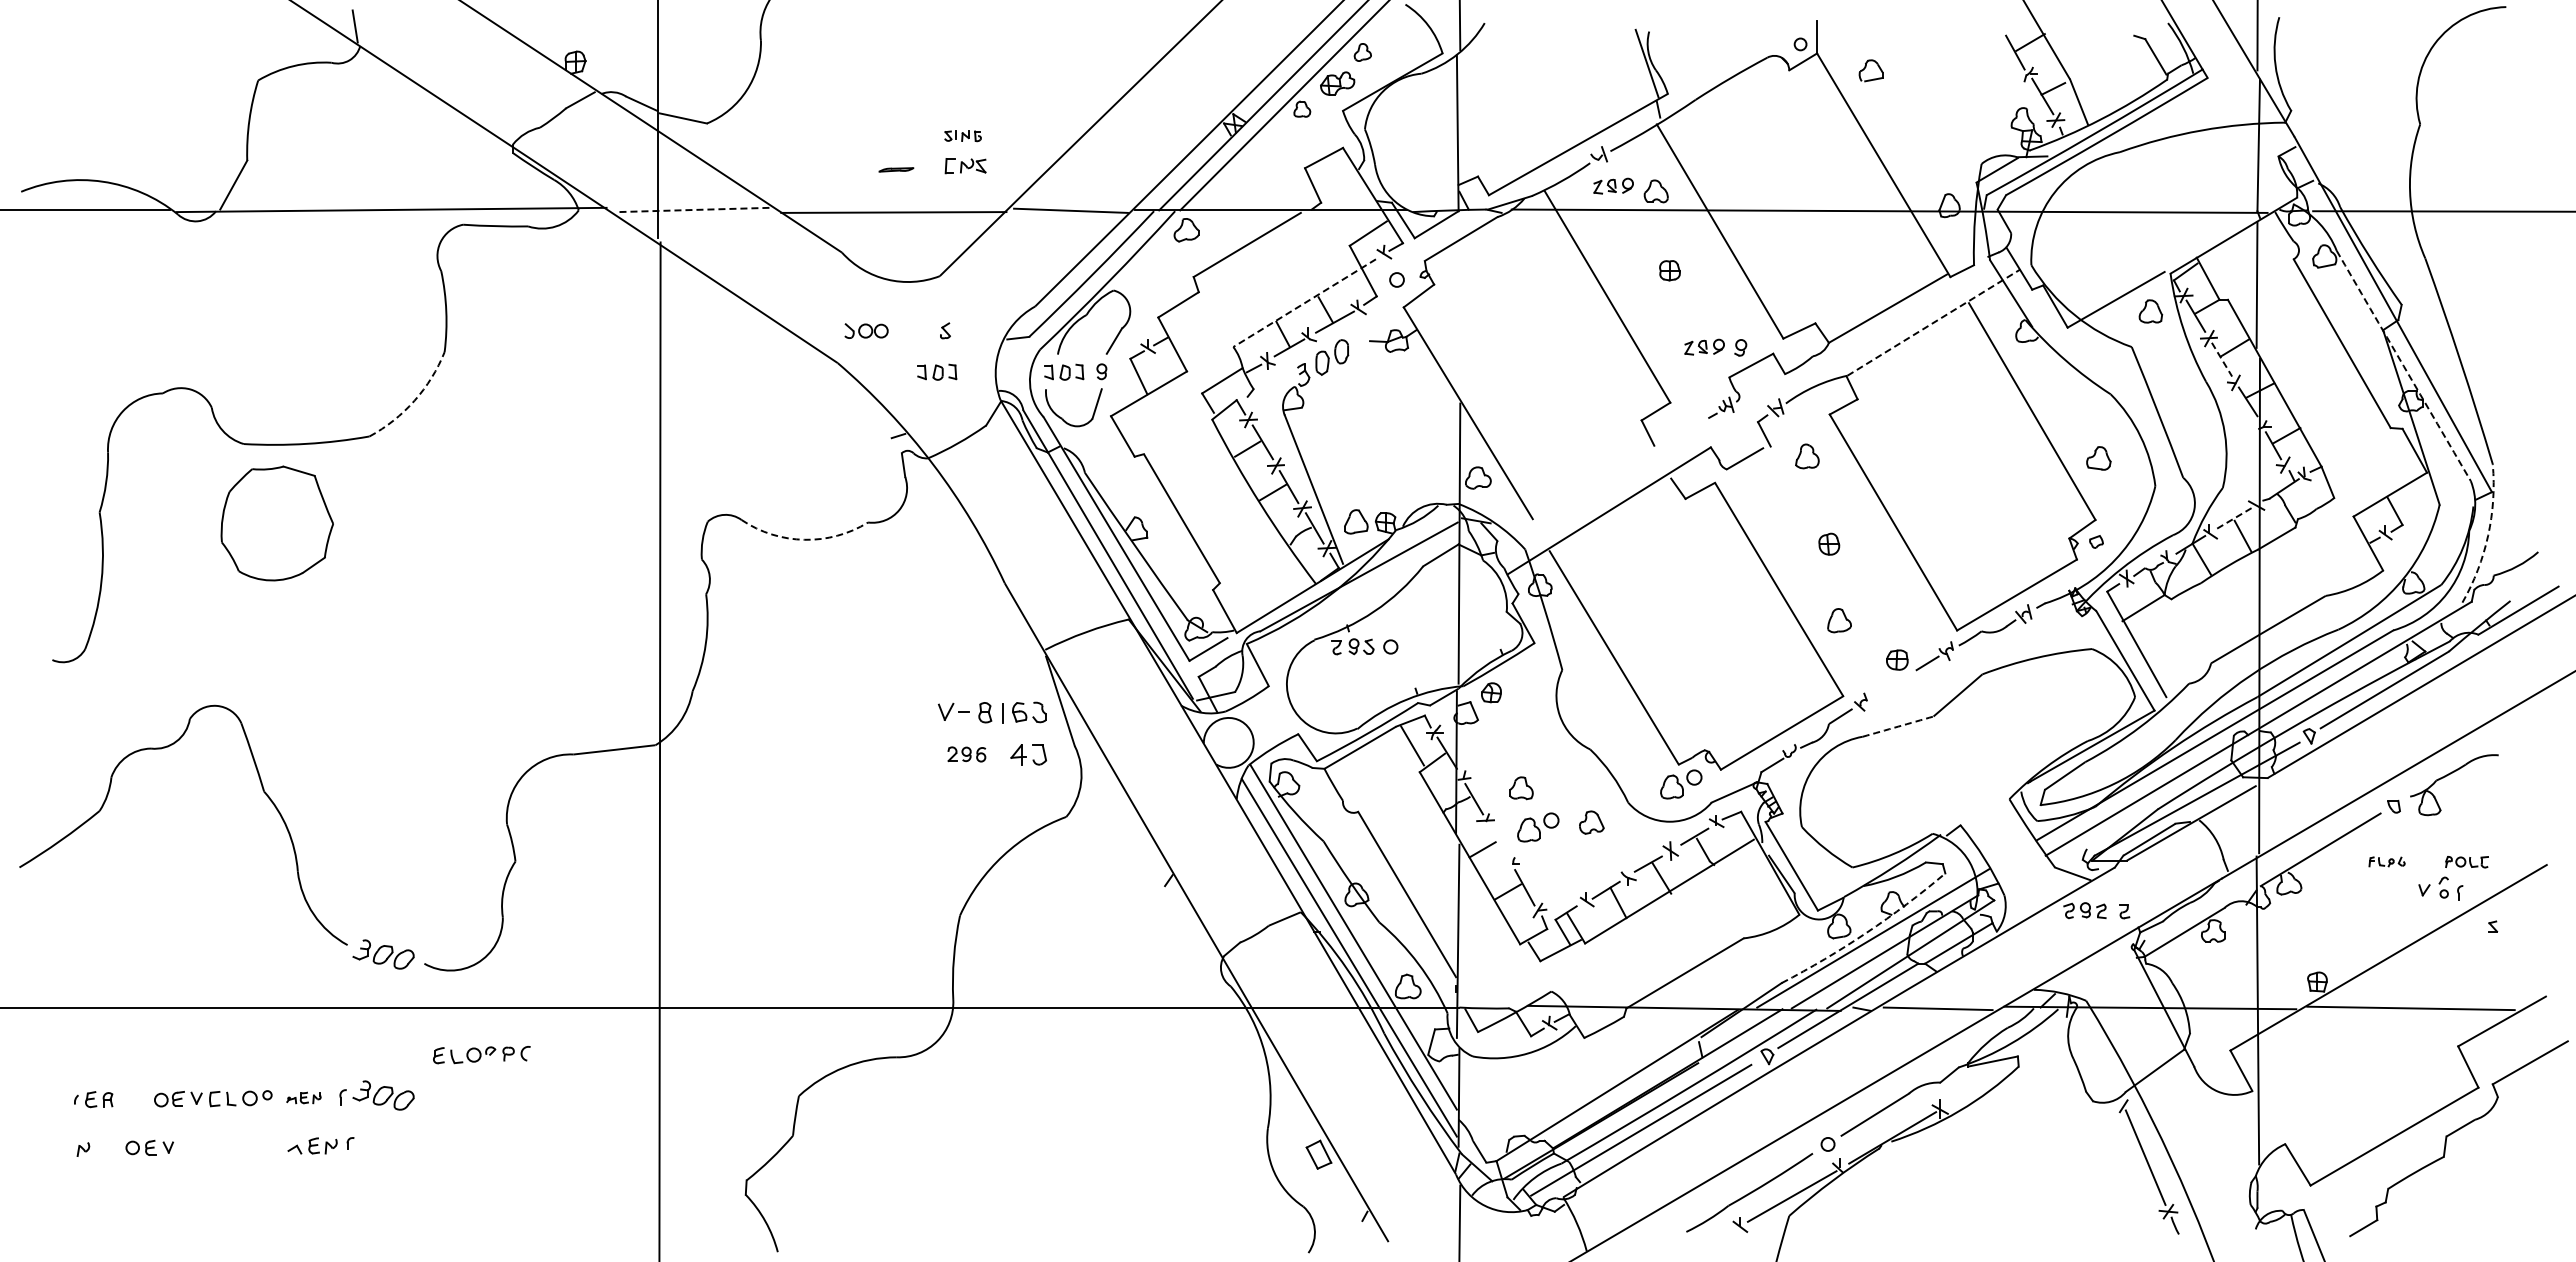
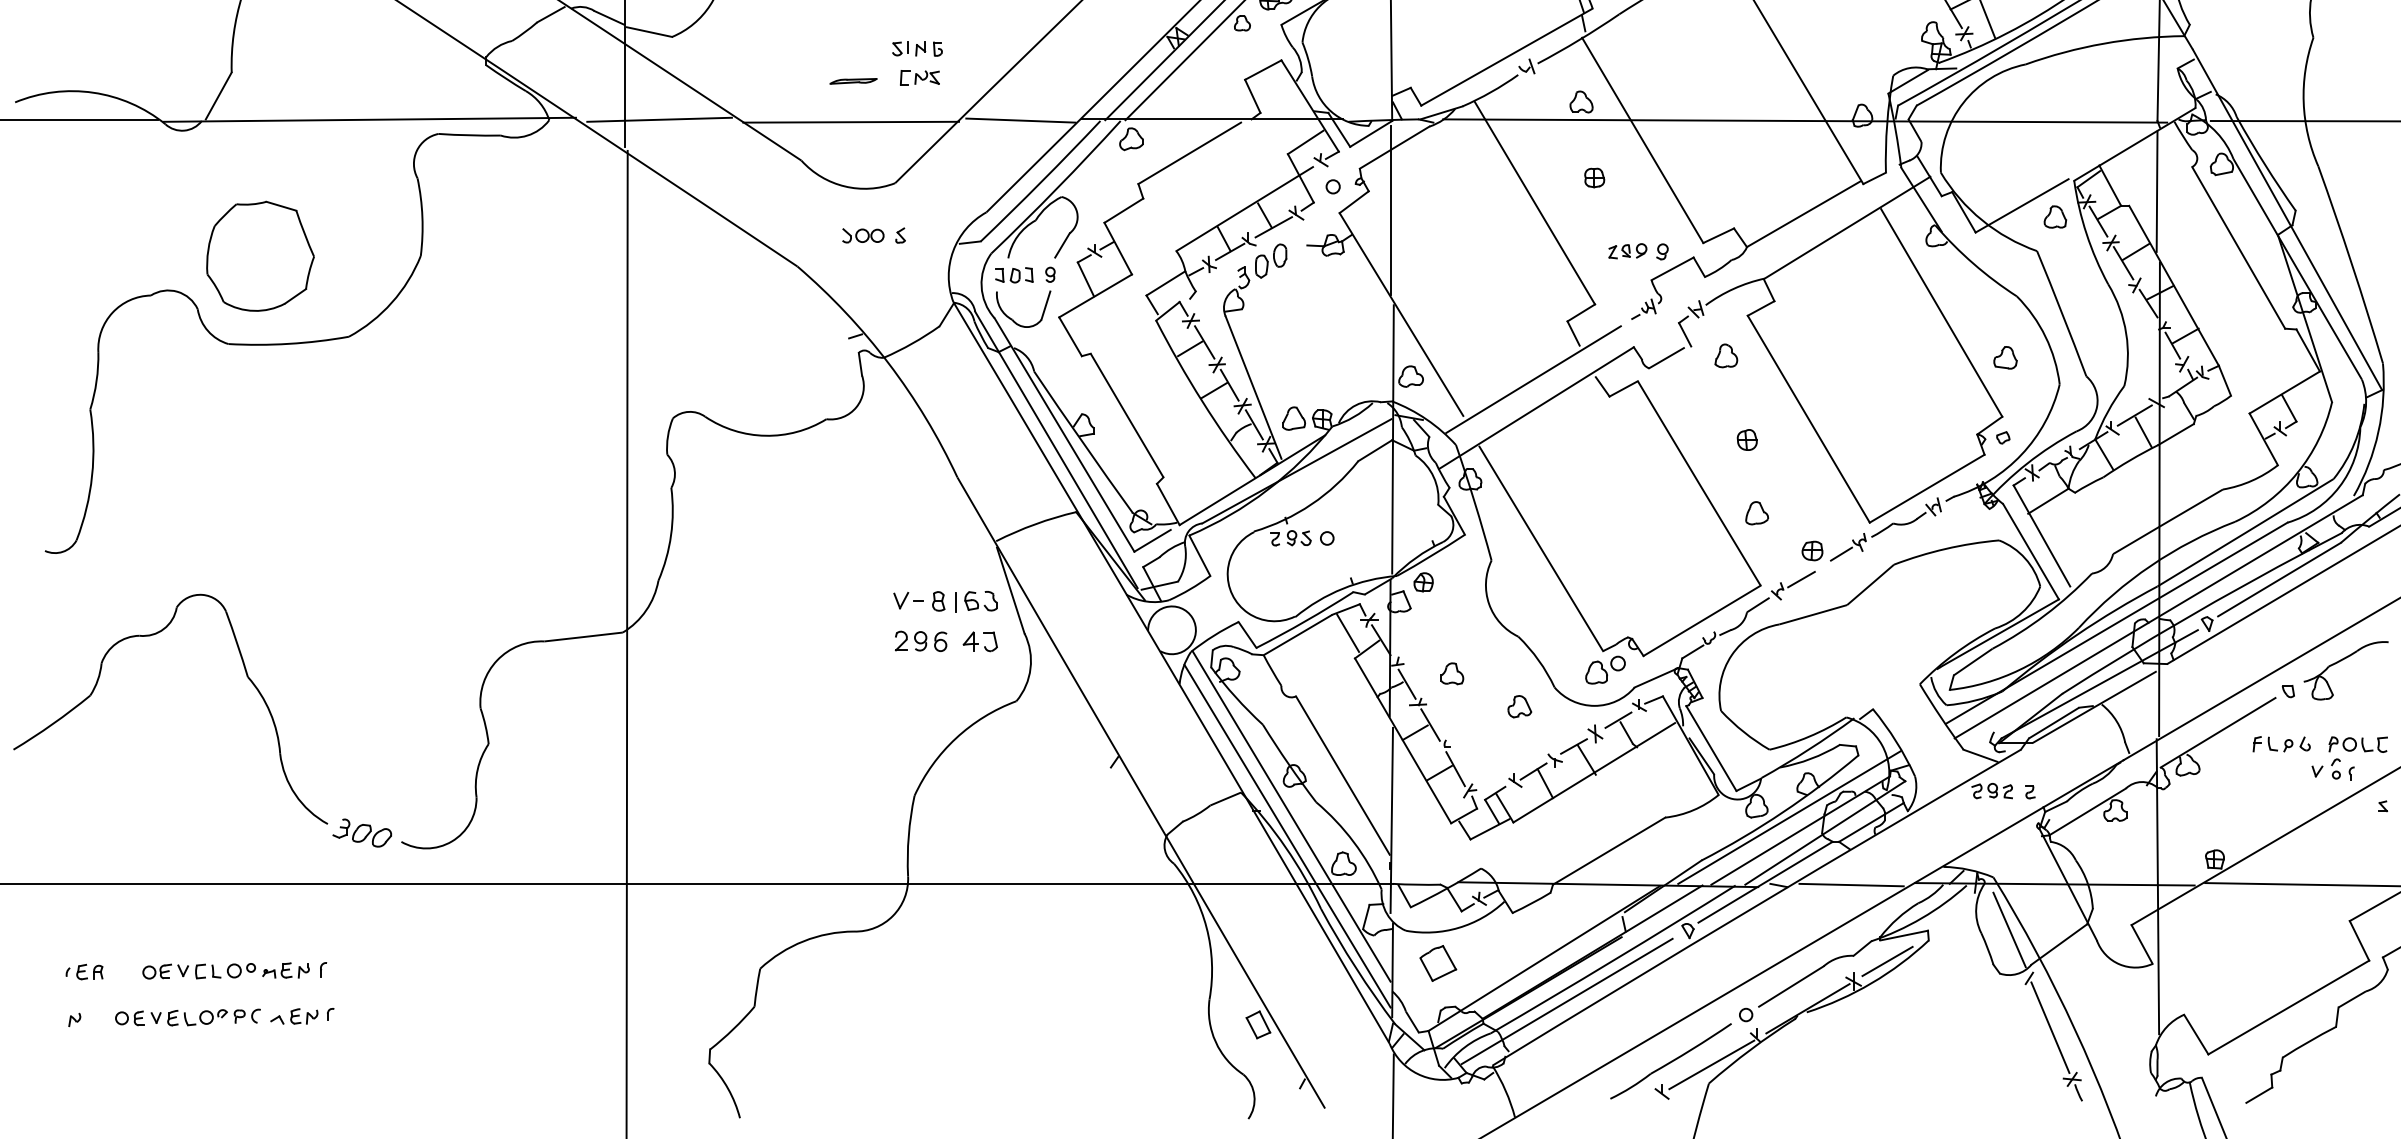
part: (962, 136) -> (916, 49), size x1.43
part: (896, 169) -> (853, 81), size x1.43
part: (1613, 185) -> (1540, 96), removed
line: (693, 209) -> (659, 119), dashed -> solid
line: (1304, 303) -> (1244, 209), dashed -> solid
line: (1456, 304) -> (1390, 210), added
line: (1934, 322) -> (1848, 227), dashed -> solid
part: (866, 330) -> (863, 235), moved
line: (2222, 359) -> (2124, 263), dashed -> solid
arc: (2403, 366) -> (2297, 269), dashed -> solid
part: (937, 371) -> (892, 274), removed
arc: (414, 400) -> (391, 302), dashed -> solid
line: (1606, 480) -> (1533, 378), added
line: (2233, 518) -> (2134, 415), dashed -> solid
part: (276, 523) -> (259, 256), moved
arc: (2488, 535) -> (2378, 431), dashed -> solid
arc: (804, 539) -> (765, 435), dashed -> solid
line: (1885, 689) -> (1801, 579), added
arc: (1898, 726) -> (1813, 614), dashed -> solid
part: (966, 754) -> (920, 641), size x1.43
part: (1538, 827) -> (1468, 711), removed
line: (1498, 841) -> (1430, 724), added
part: (2386, 861) -> (2281, 743), size x1.67
part: (2466, 861) -> (2357, 743), size x1.43
arc: (1866, 932) -> (1782, 811), dashed -> solid
part: (481, 1055) -> (213, 1017), moved
line: (2102, 1055) -> (2009, 929), added
line: (1975, 1088) -> (1887, 961), added
part: (1506, 1090) -> (1438, 963), added
part: (383, 1095) -> (362, 968), removed
part: (303, 1097) -> (285, 970), size x1.43

